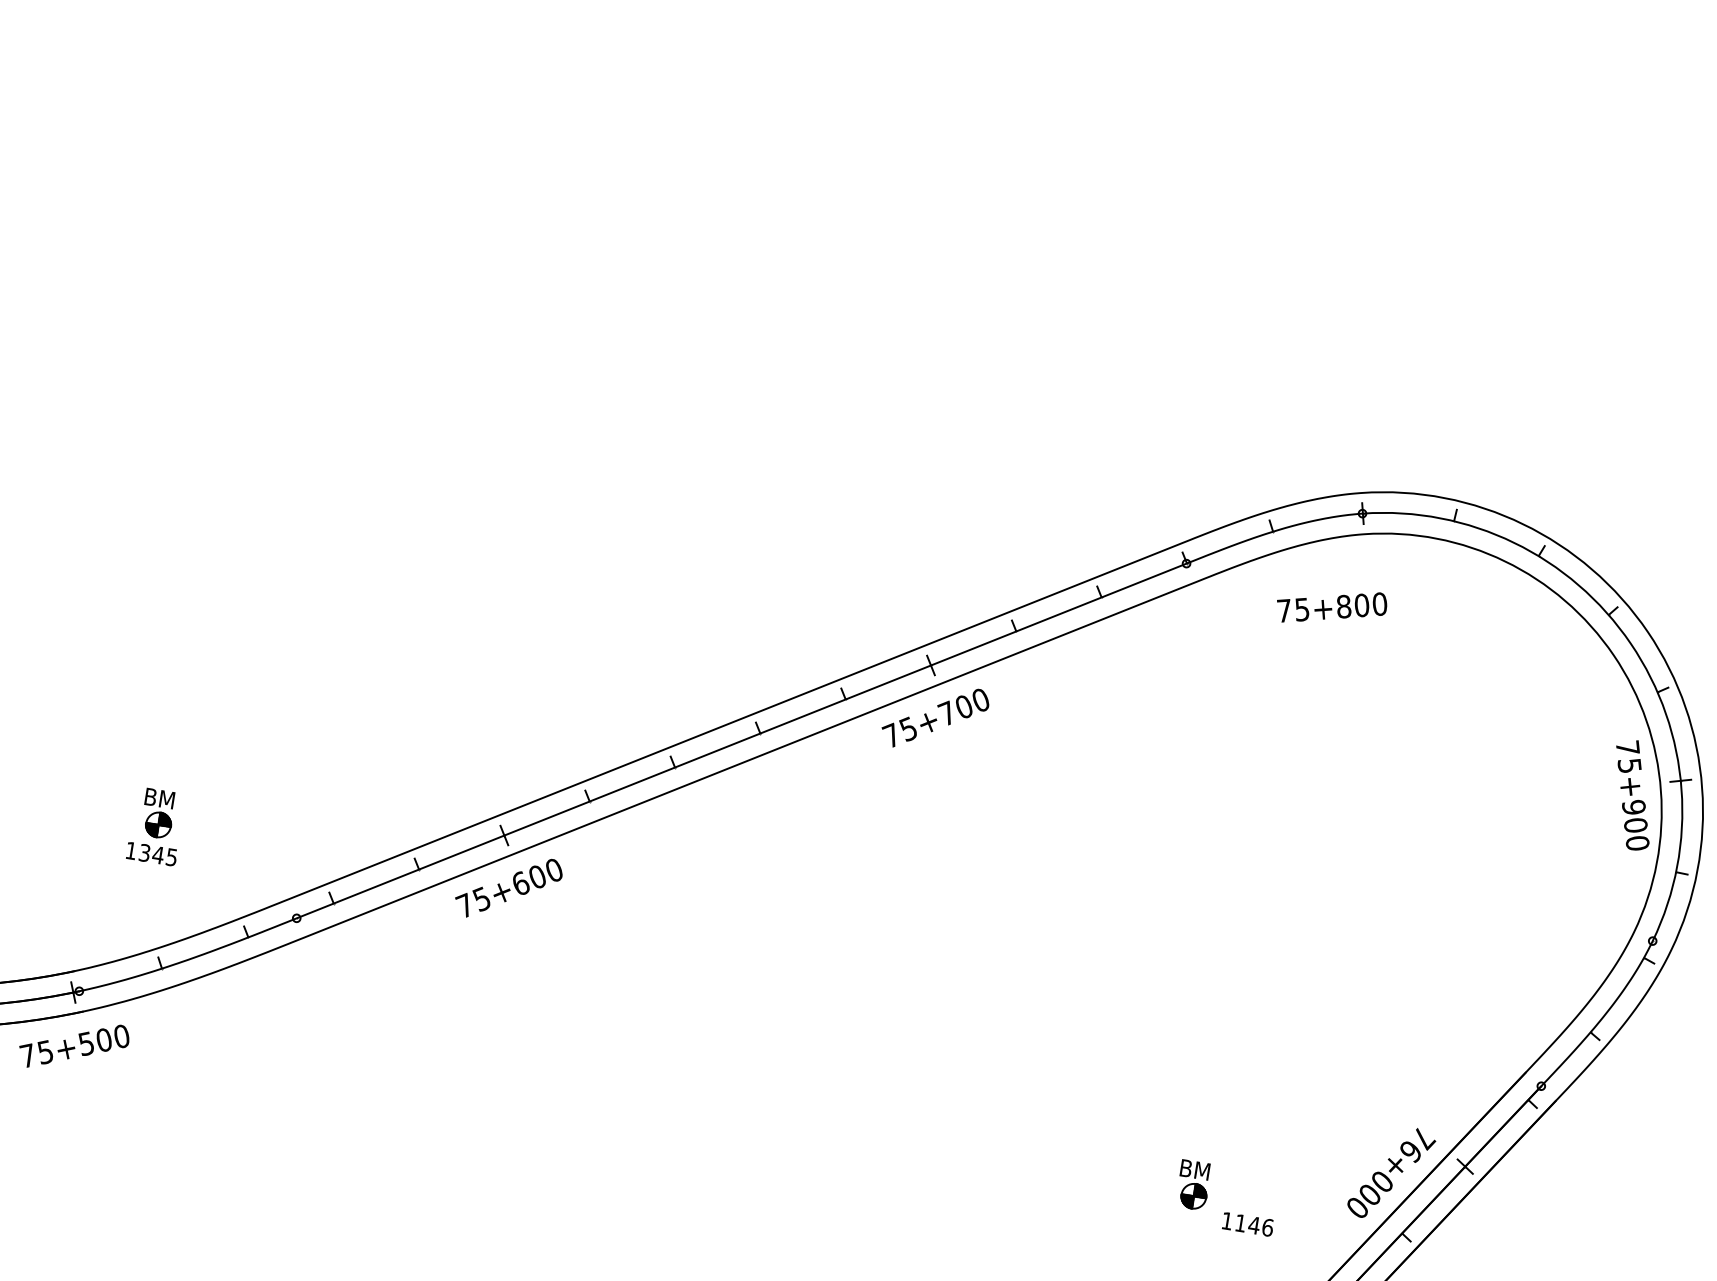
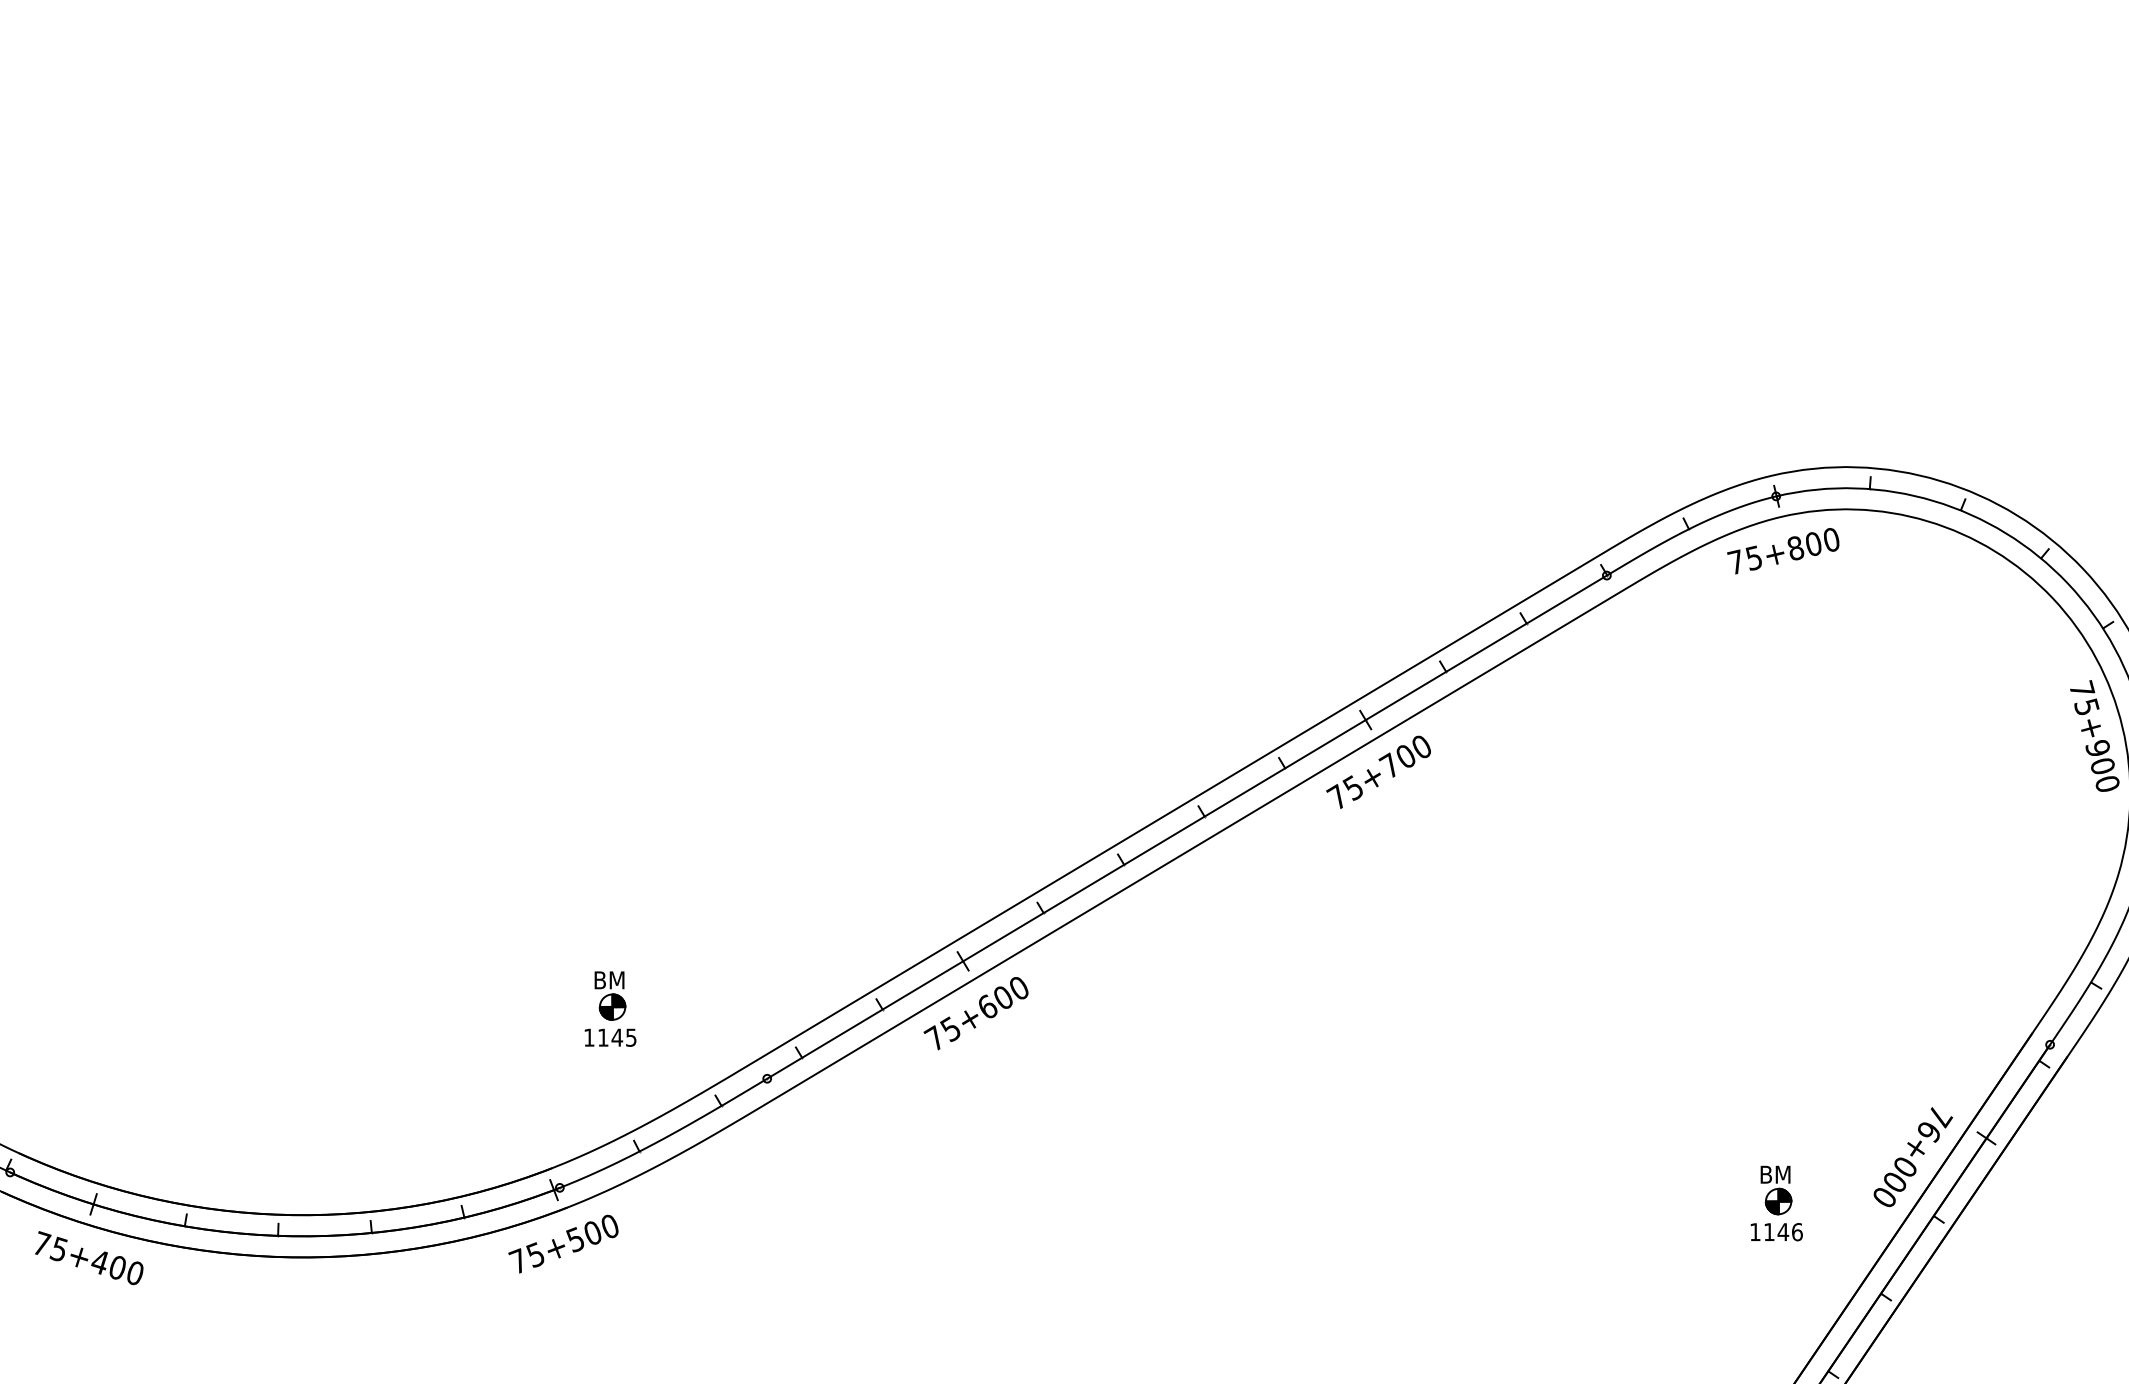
text: (1331, 607) -> (1783, 551), moved
text: (145, 852) -> (603, 1037), 1345 -> 1145
part: (1193, 1185) -> (1776, 1190), moved

